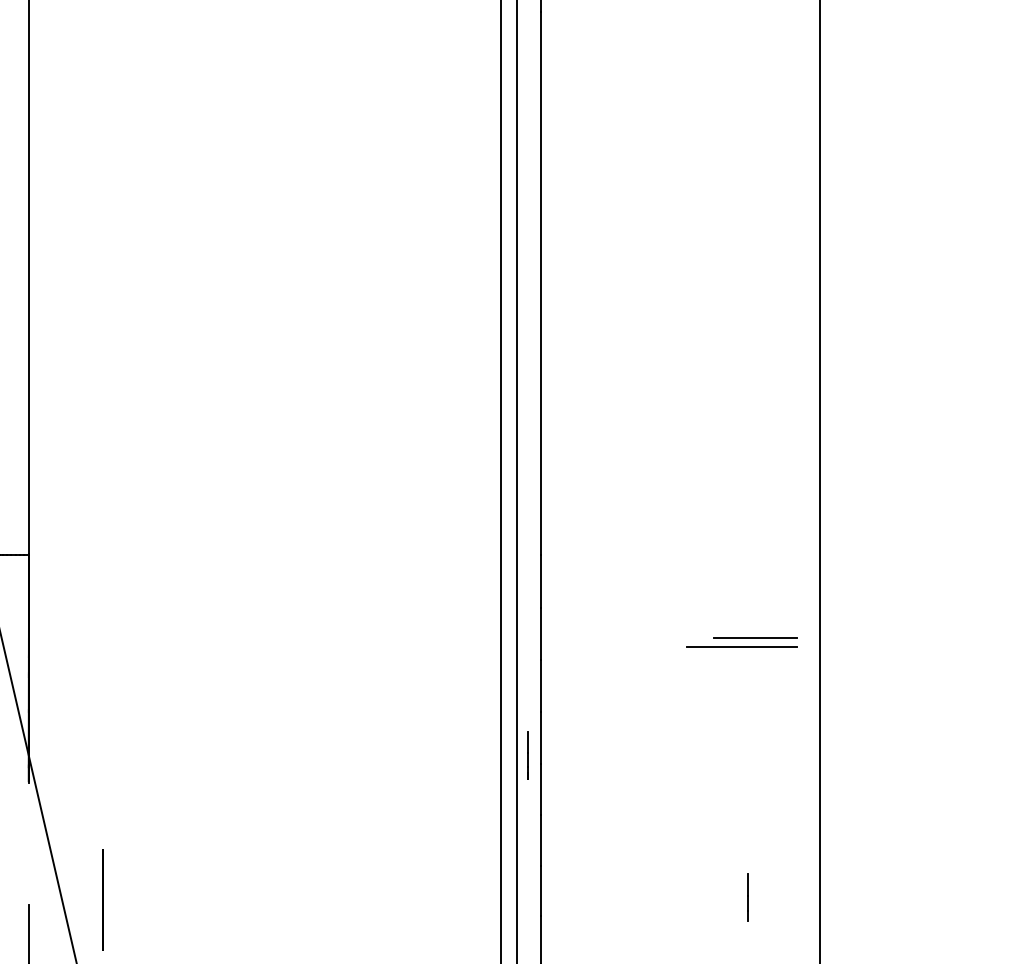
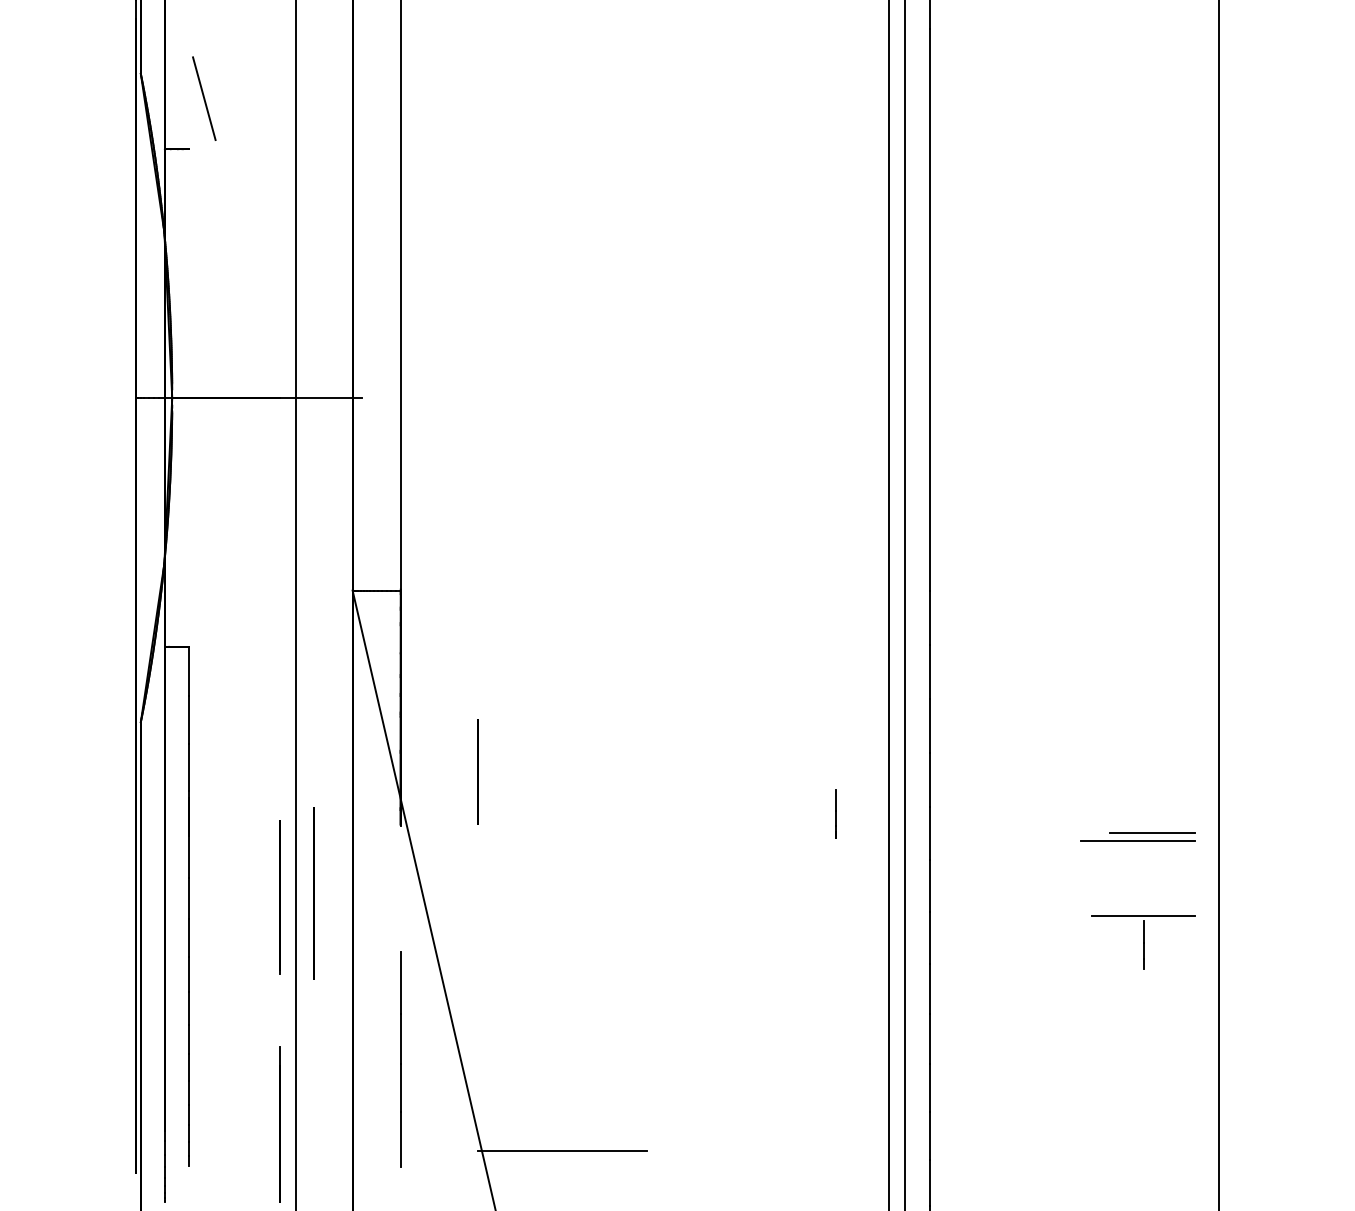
part: (741, 642) -> (1137, 836), moved
line: (527, 755) -> (835, 813), moved
line: (746, 870) -> (1143, 916), added
line: (103, 899) -> (477, 771), moved

